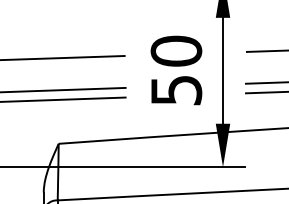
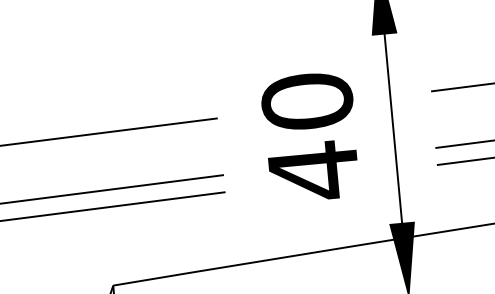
text: (176, 90) -> (313, 171), 50 -> 40

